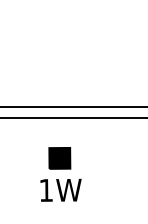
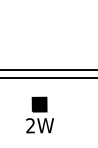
text: (46, 189) -> (30, 125), 1W -> 2W

